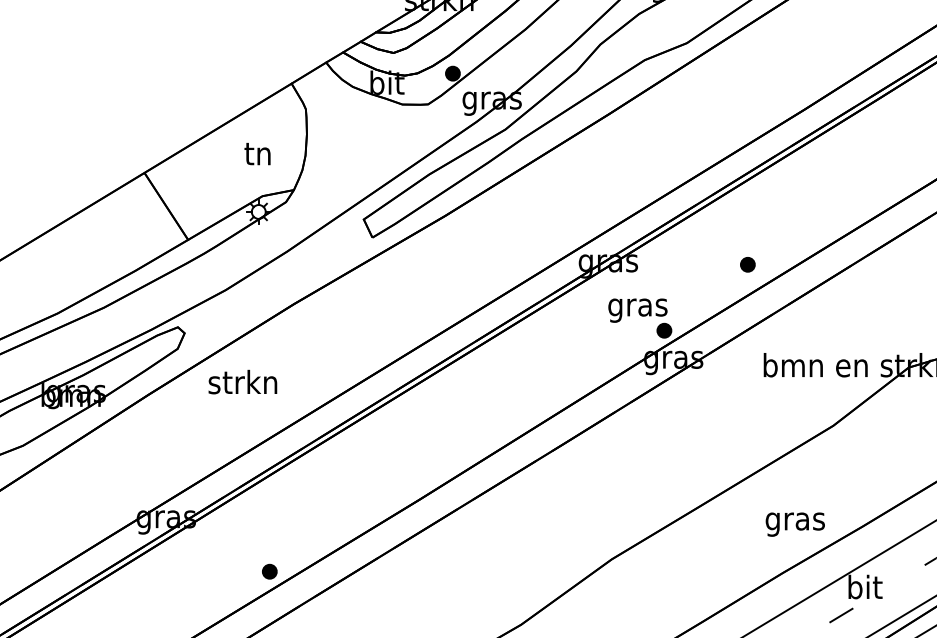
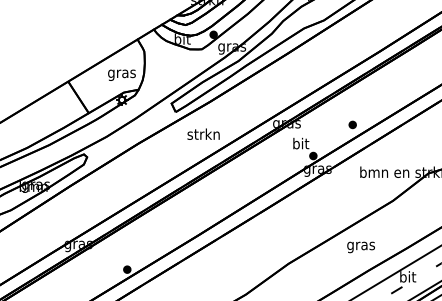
text: (257, 155) -> (121, 73), tn -> gras
text: (637, 306) -> (300, 144), gras -> bit
text: (242, 380) -> (203, 133), moved
text: (794, 524) -> (360, 247), moved

